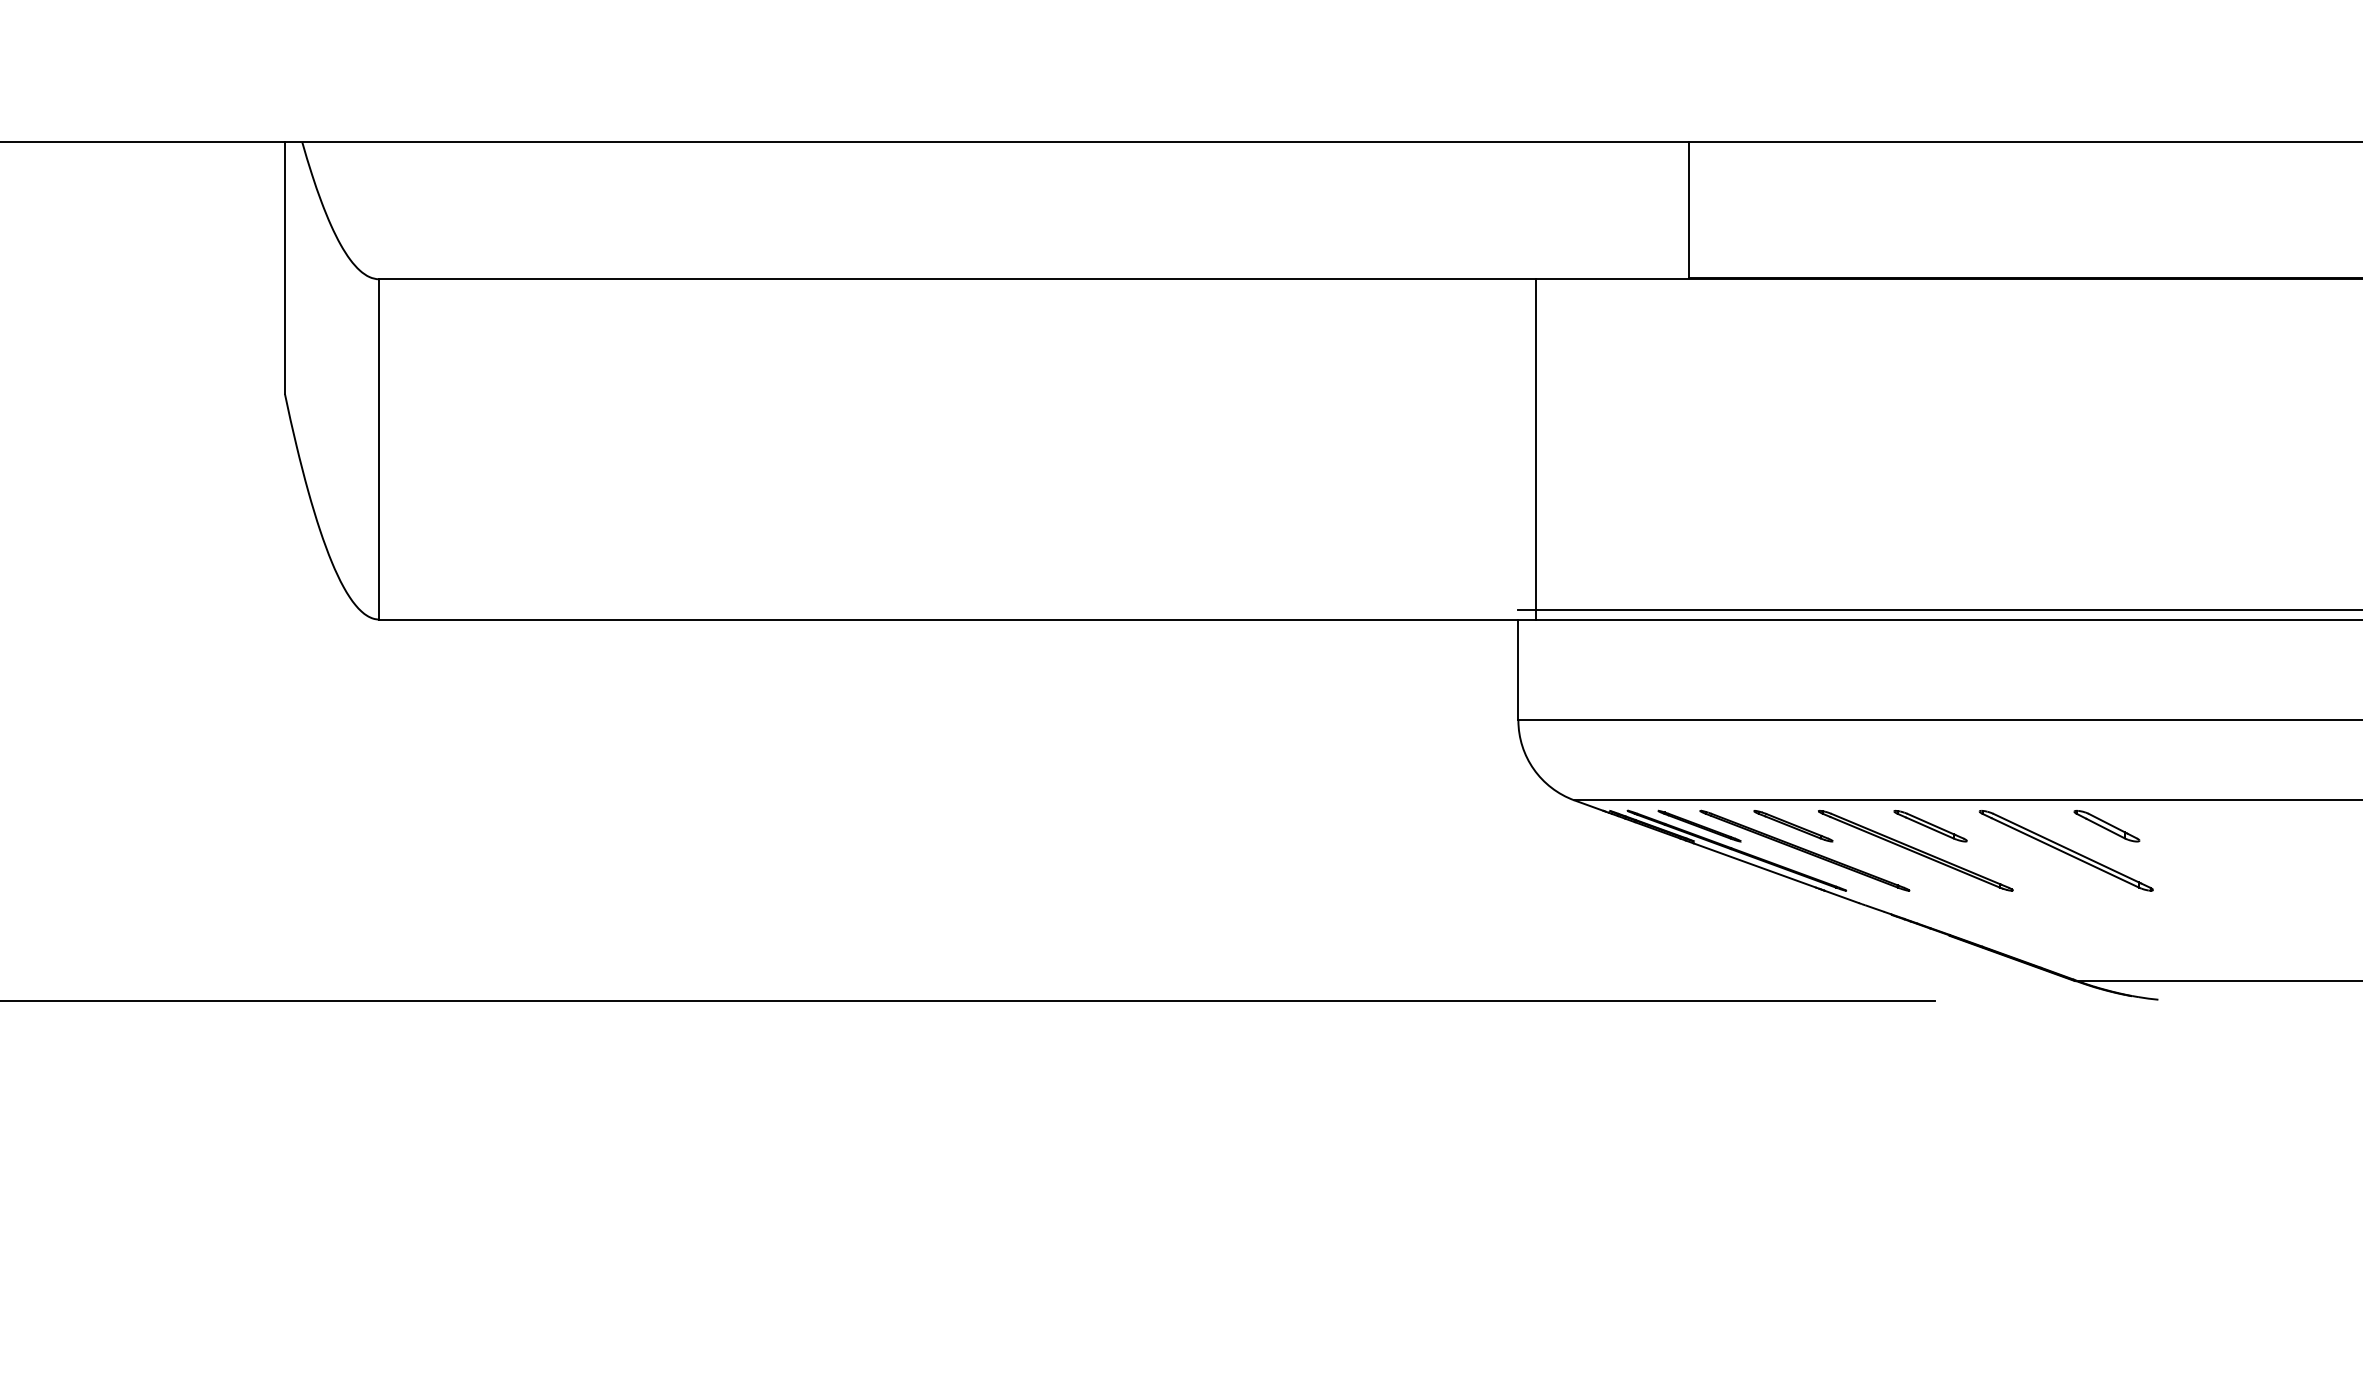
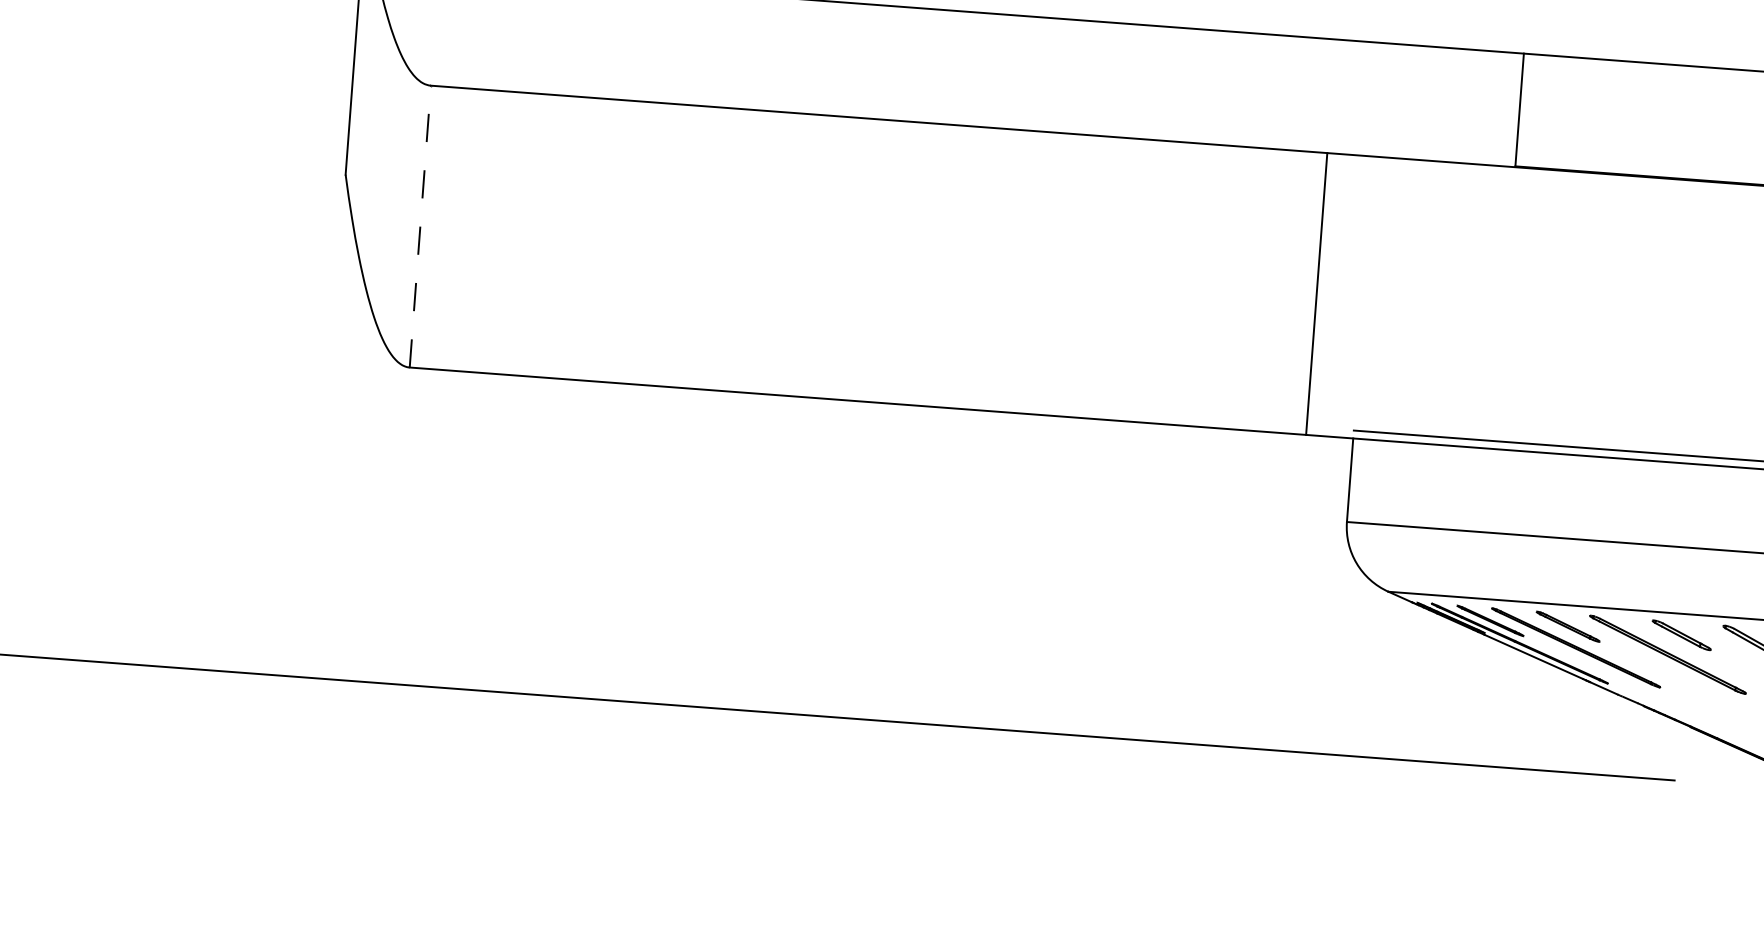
line: (379, 448) -> (420, 225), solid -> dashed
line: (1535, 449) -> (1316, 294), moved

